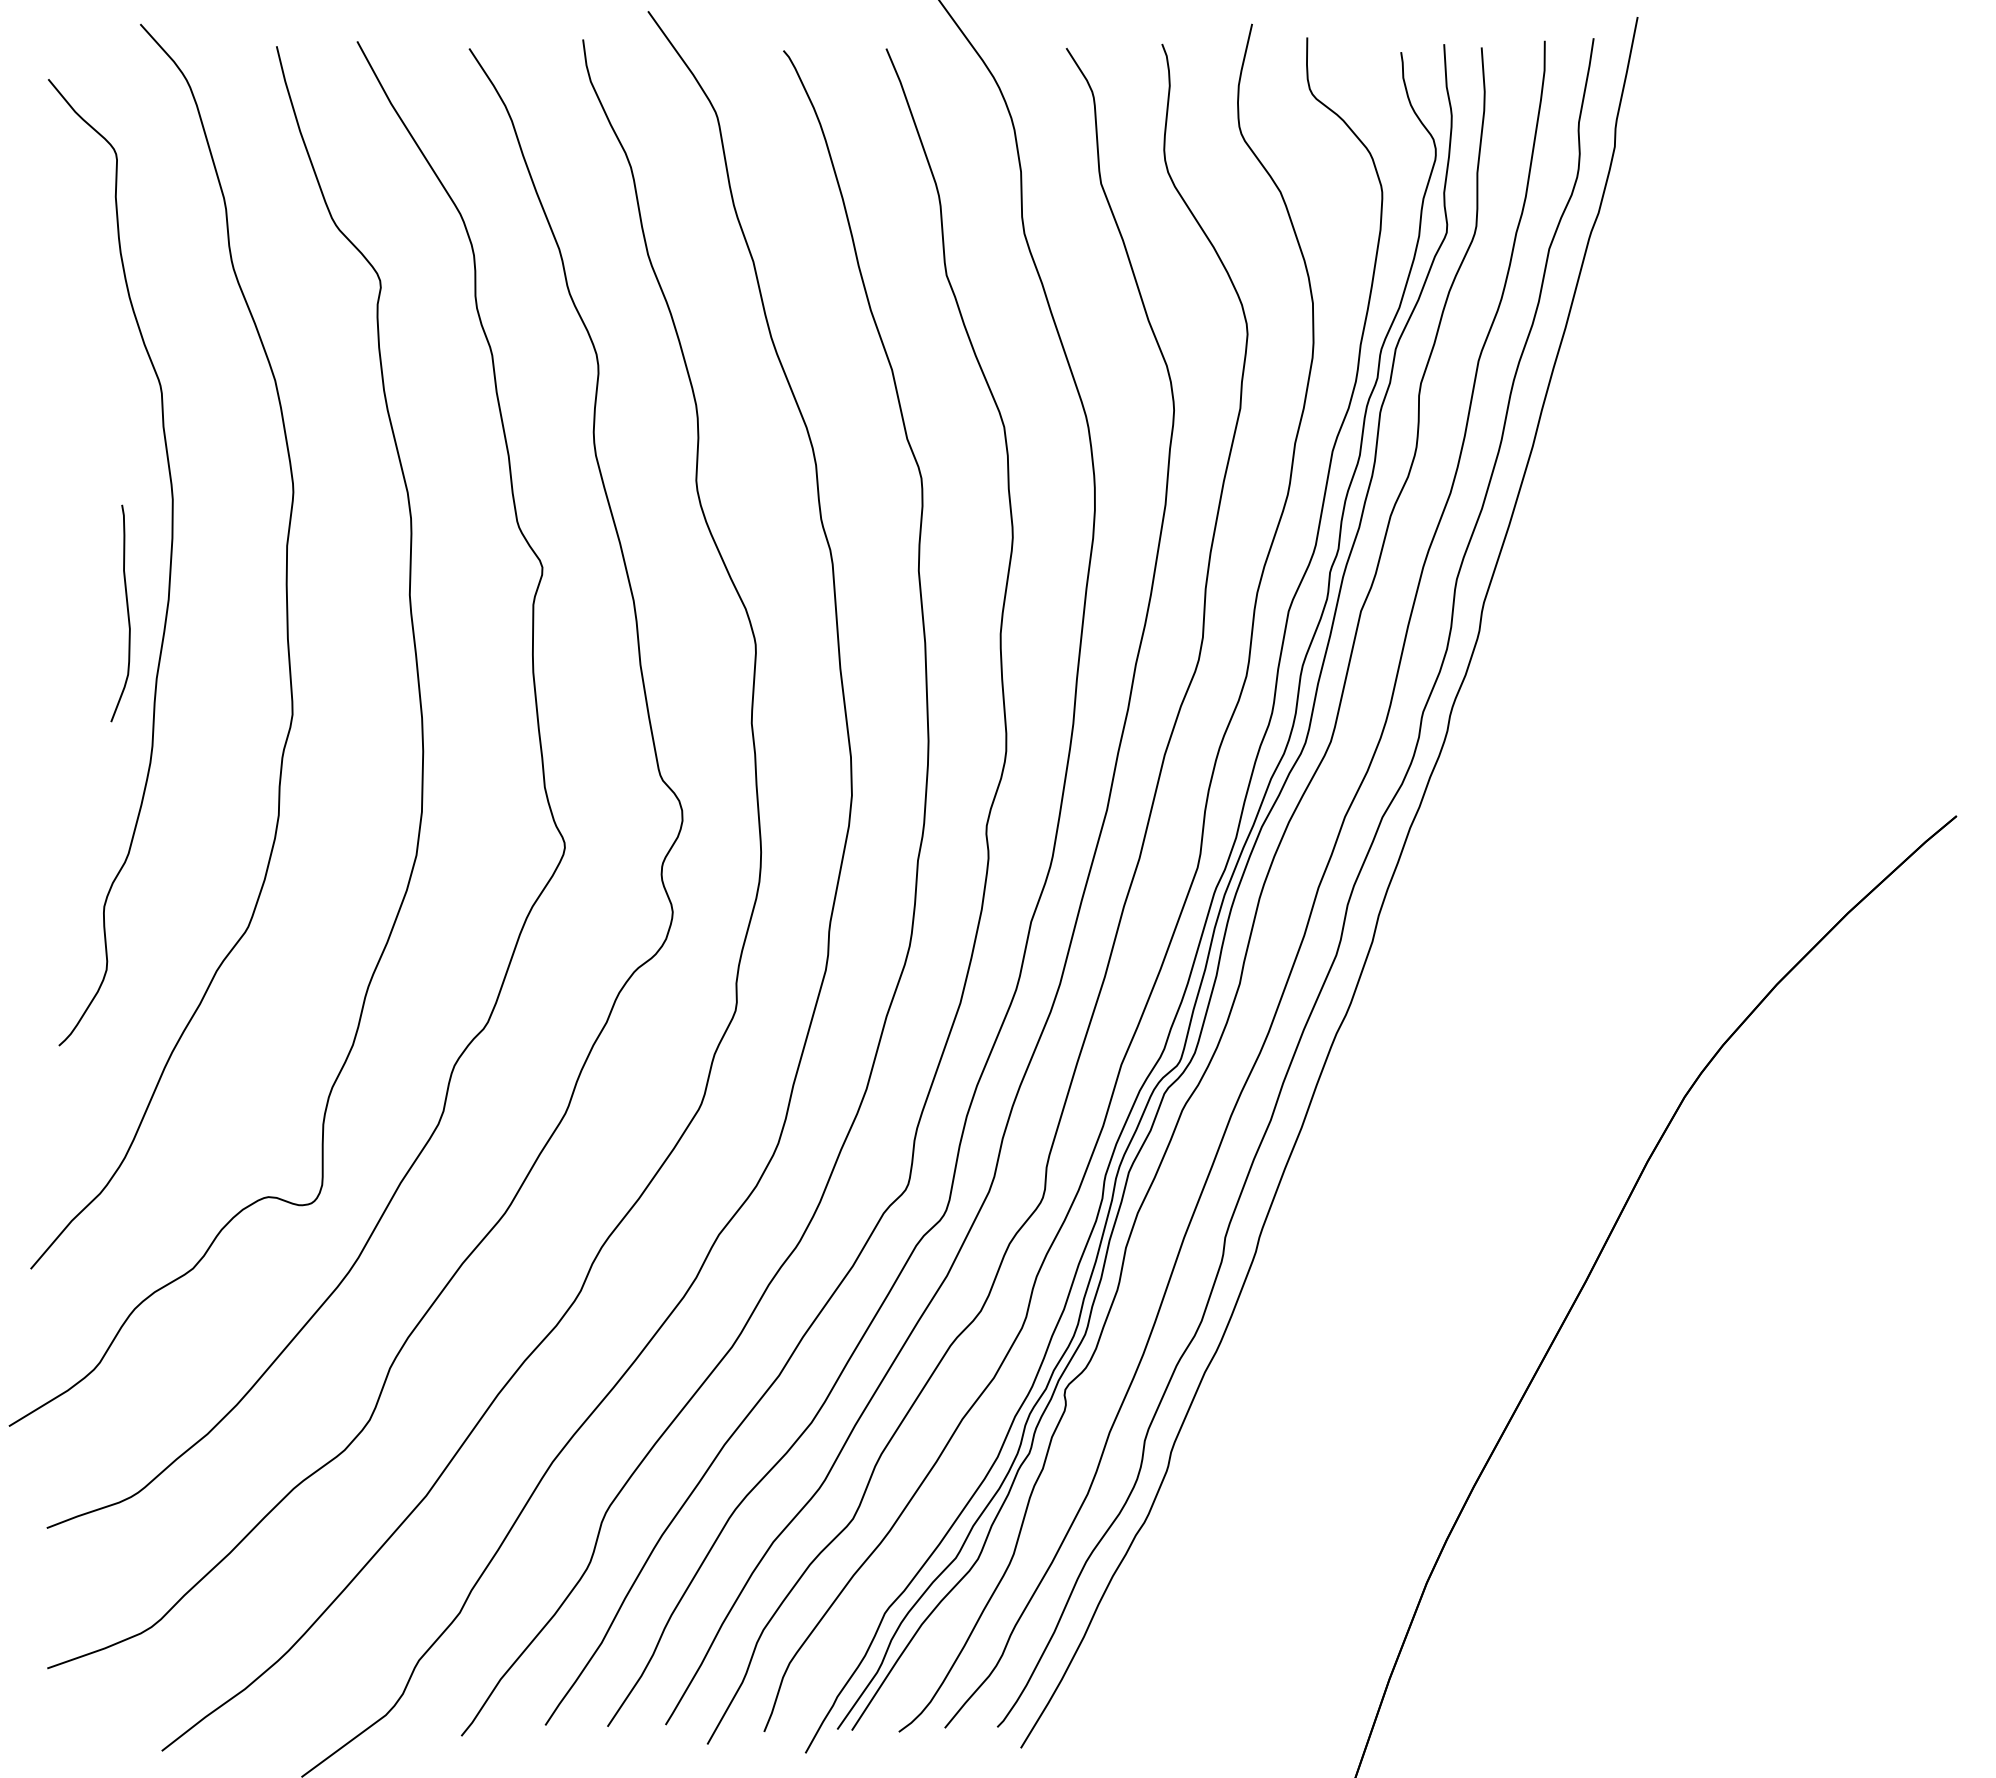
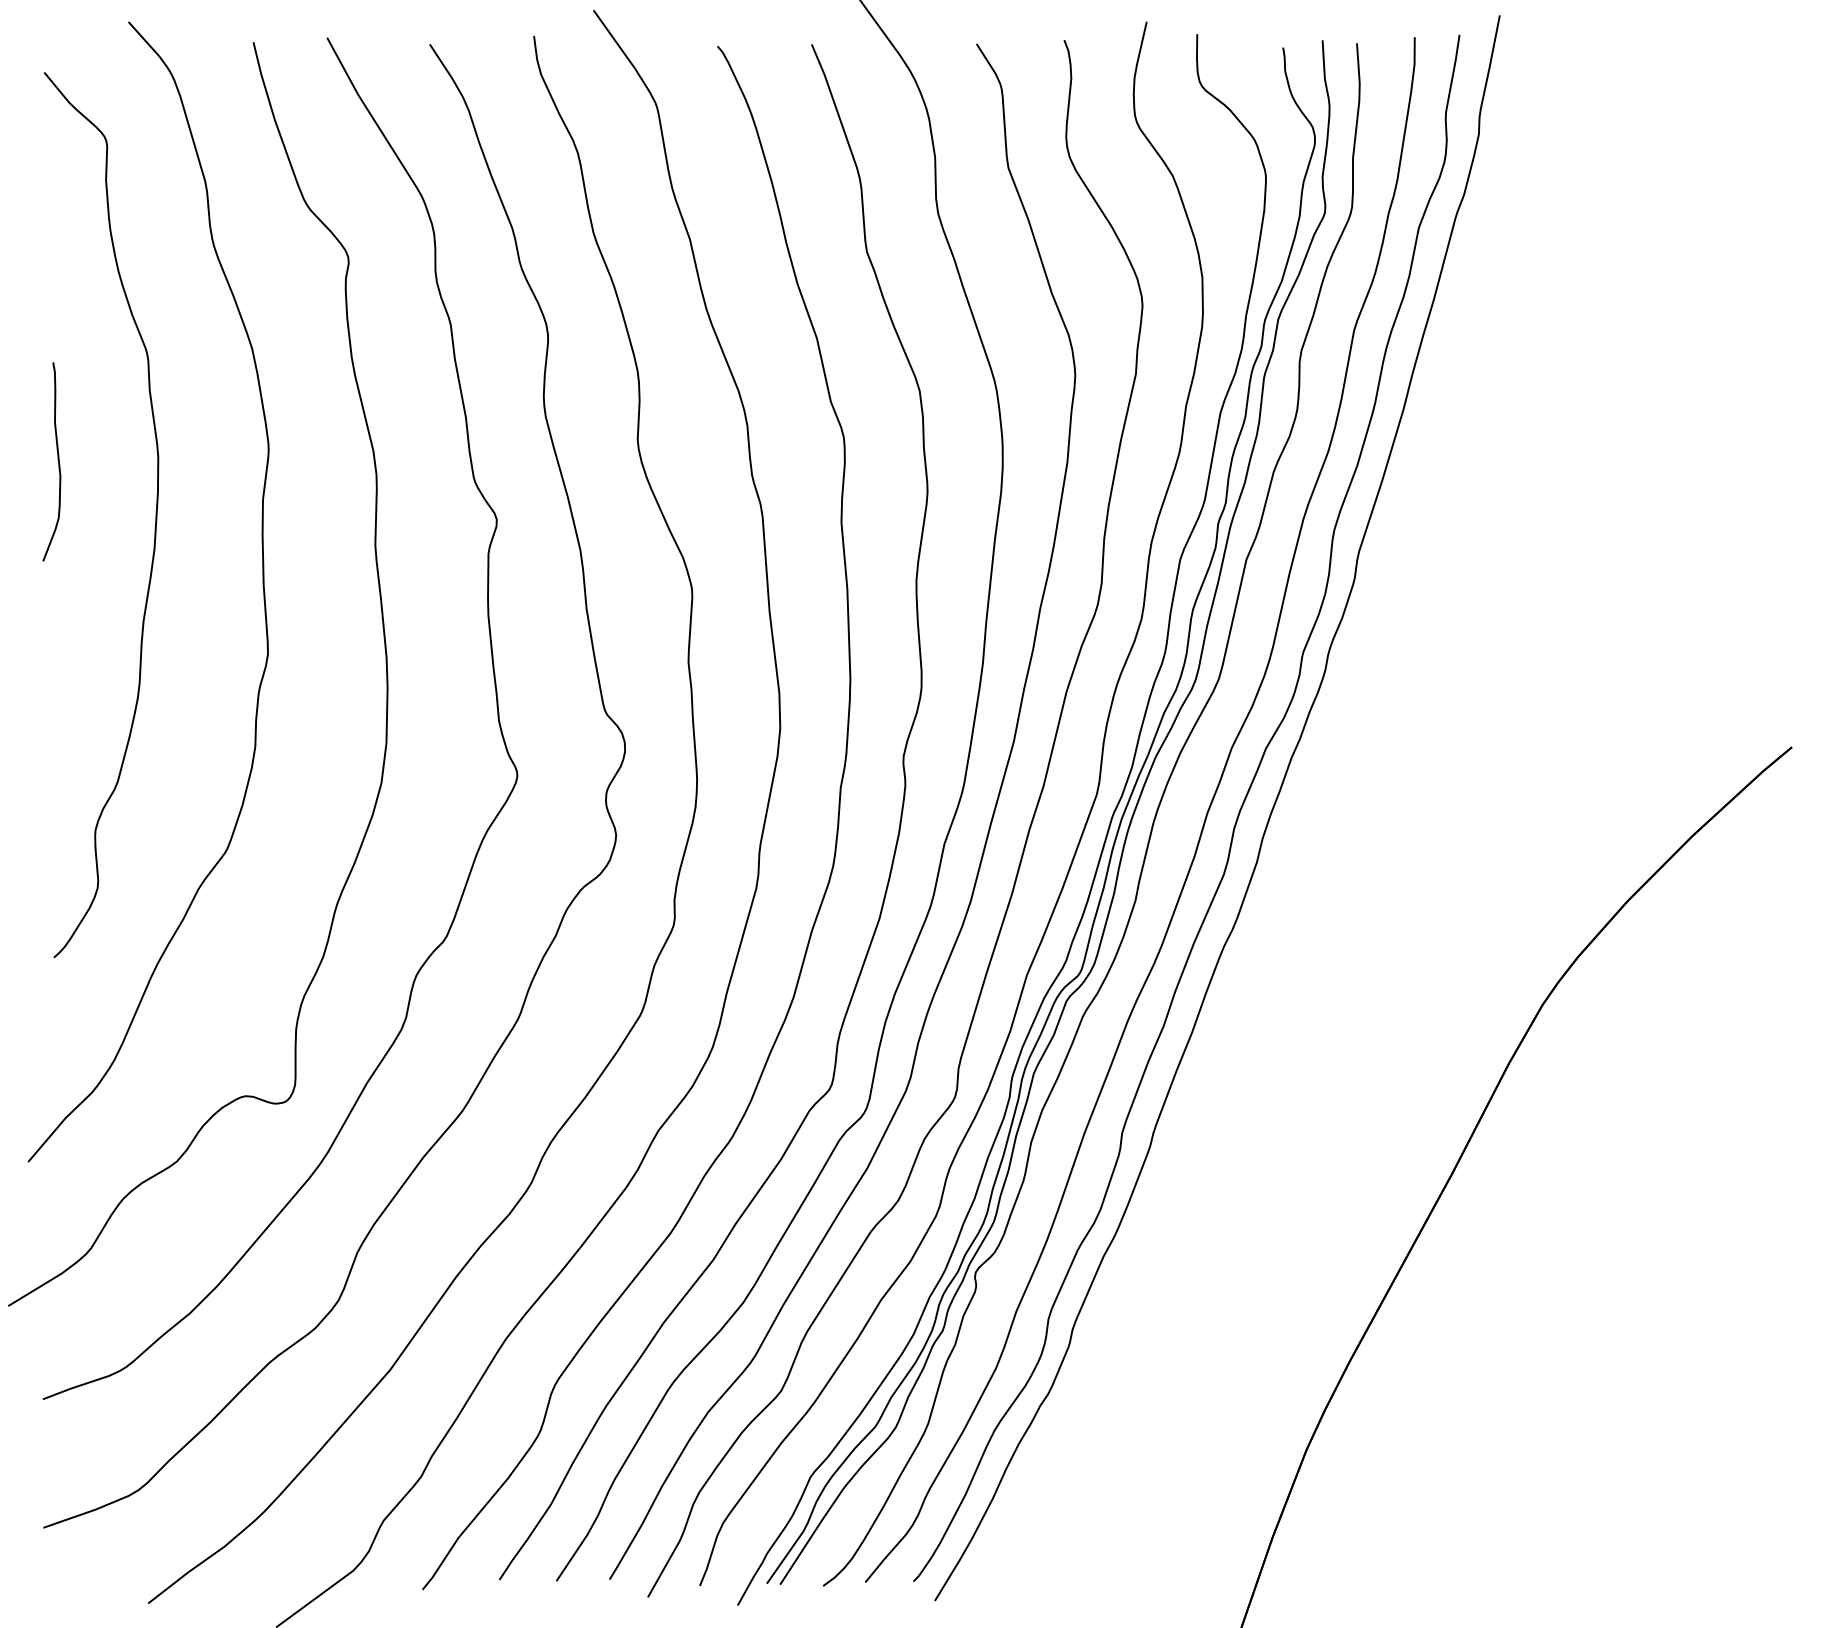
curve: (127, 613) -> (58, 461), moved

